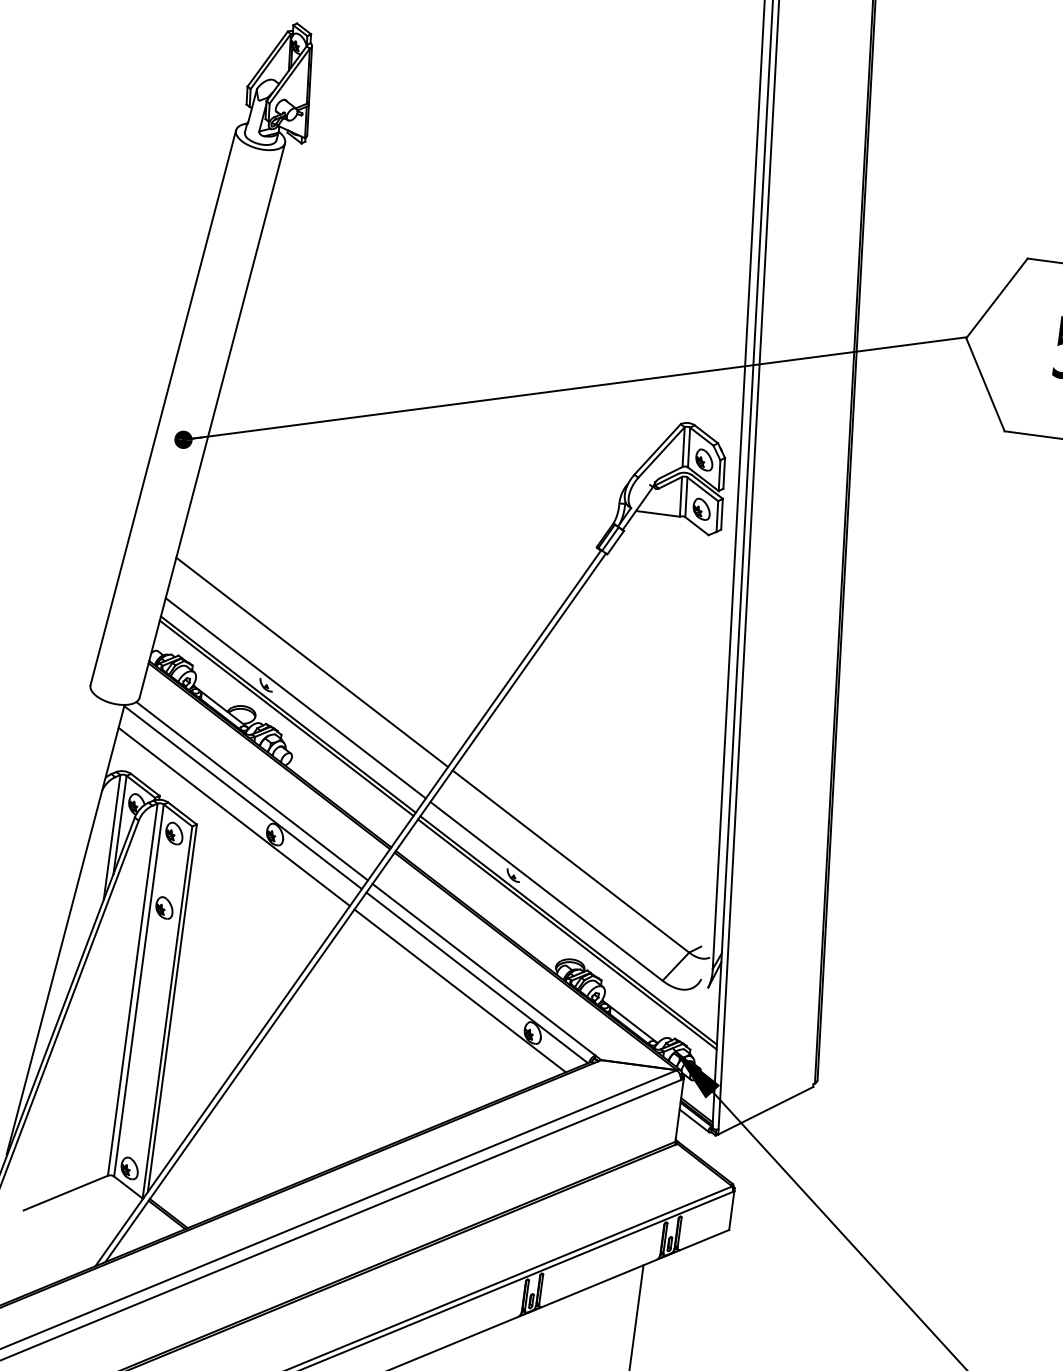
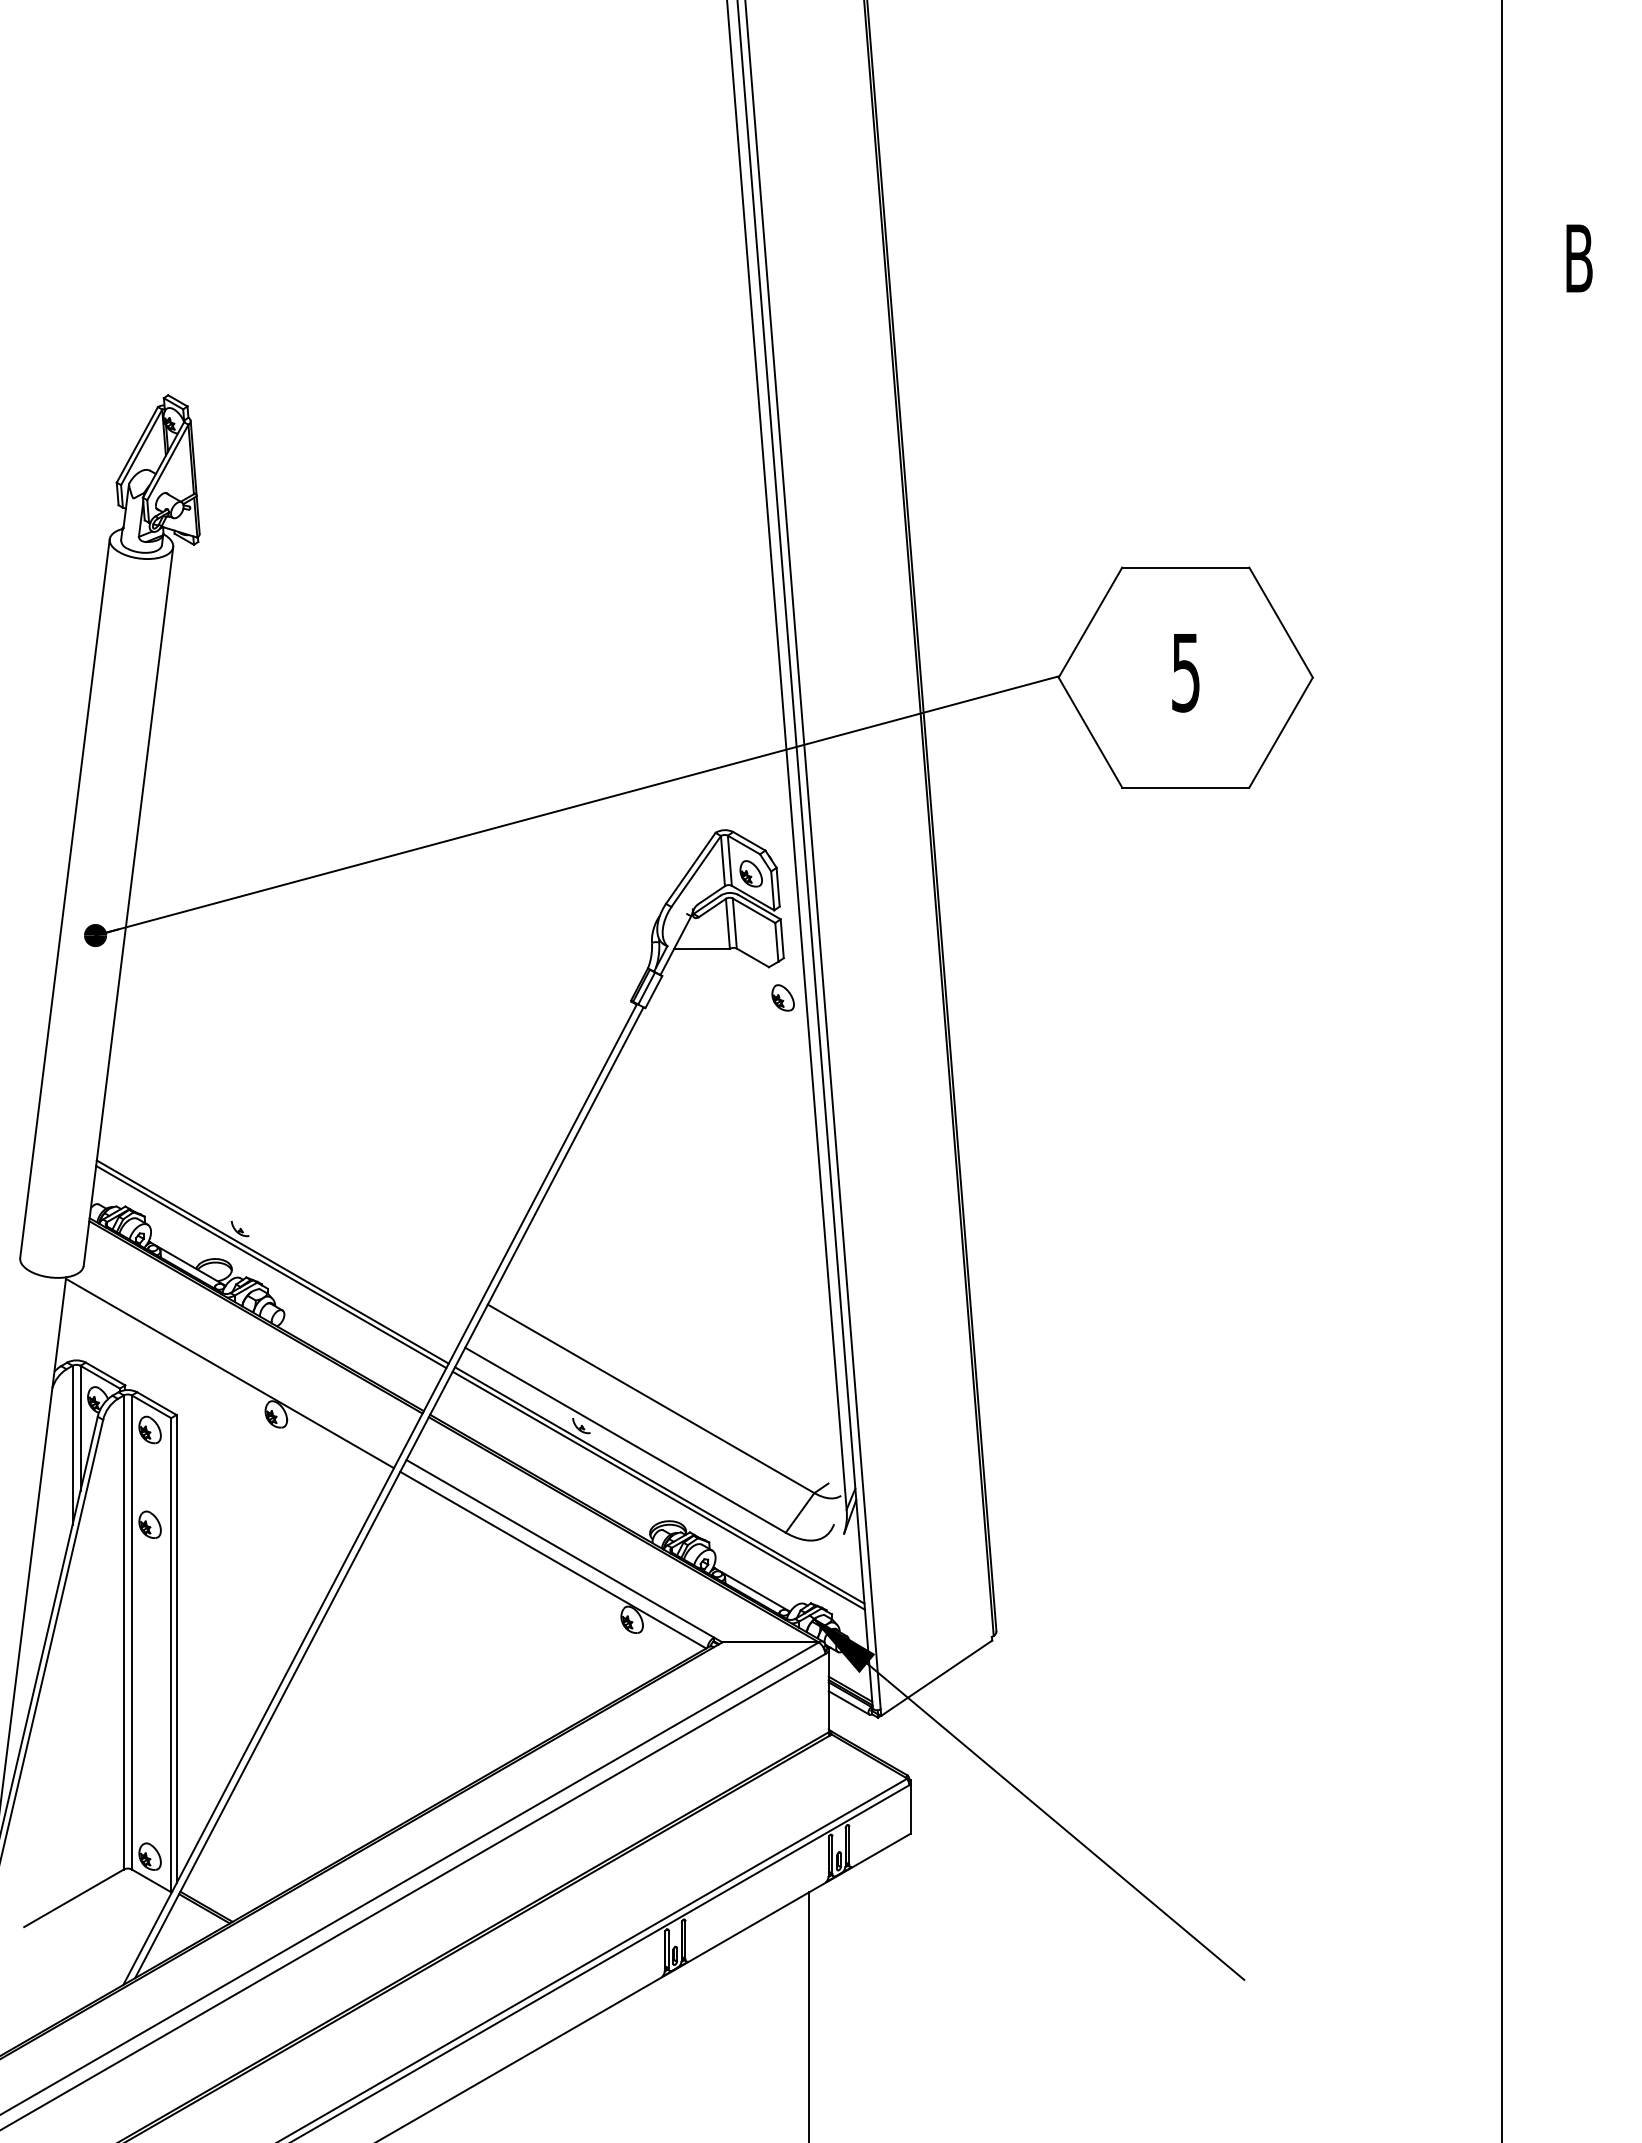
part: (701, 508) -> (782, 997), moved
line: (311, 662) -> (293, 1192), removed
line: (295, 698) -> (278, 1240), removed
line: (252, 790) -> (240, 1363), removed
line: (233, 817) -> (221, 1399), removed
line: (460, 991) -> (534, 1579), removed

